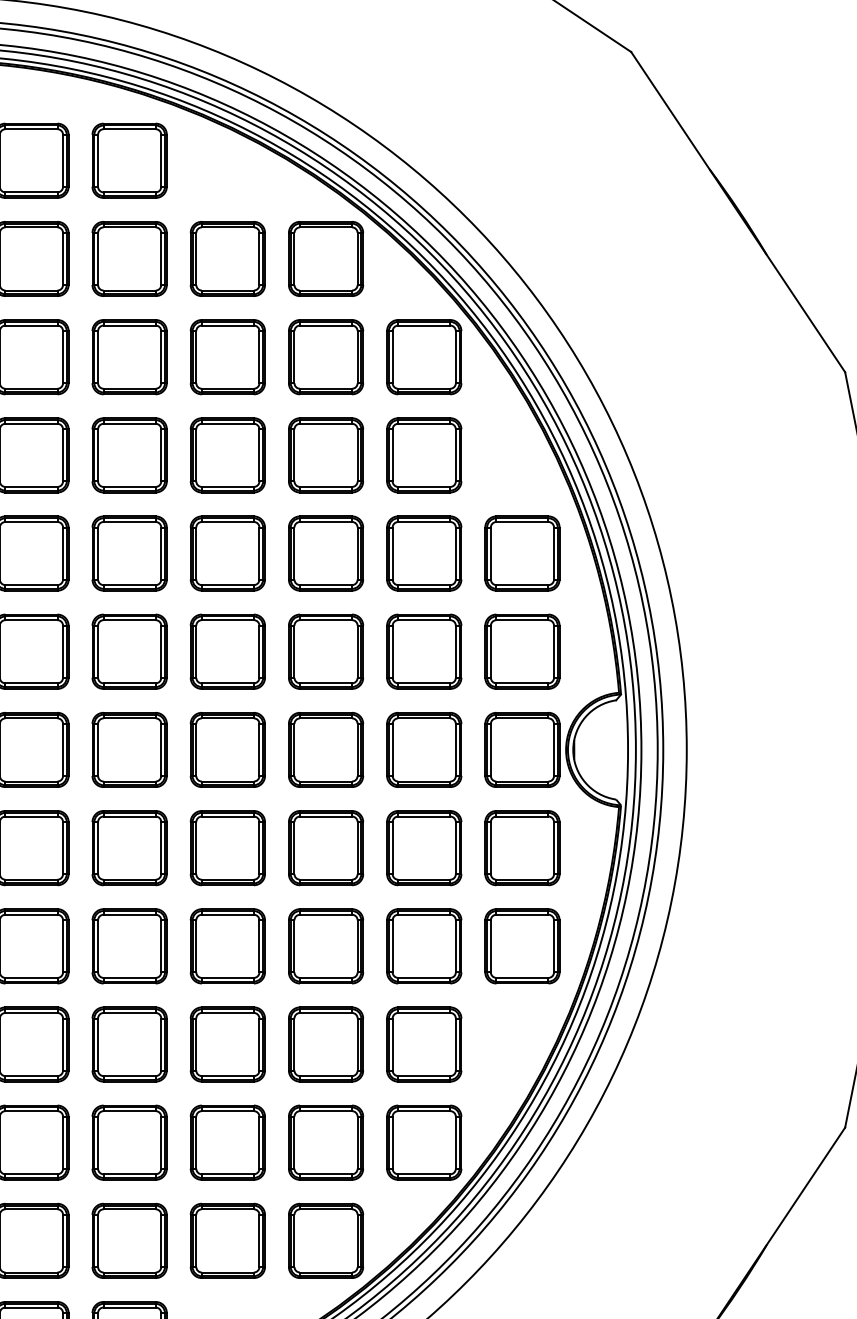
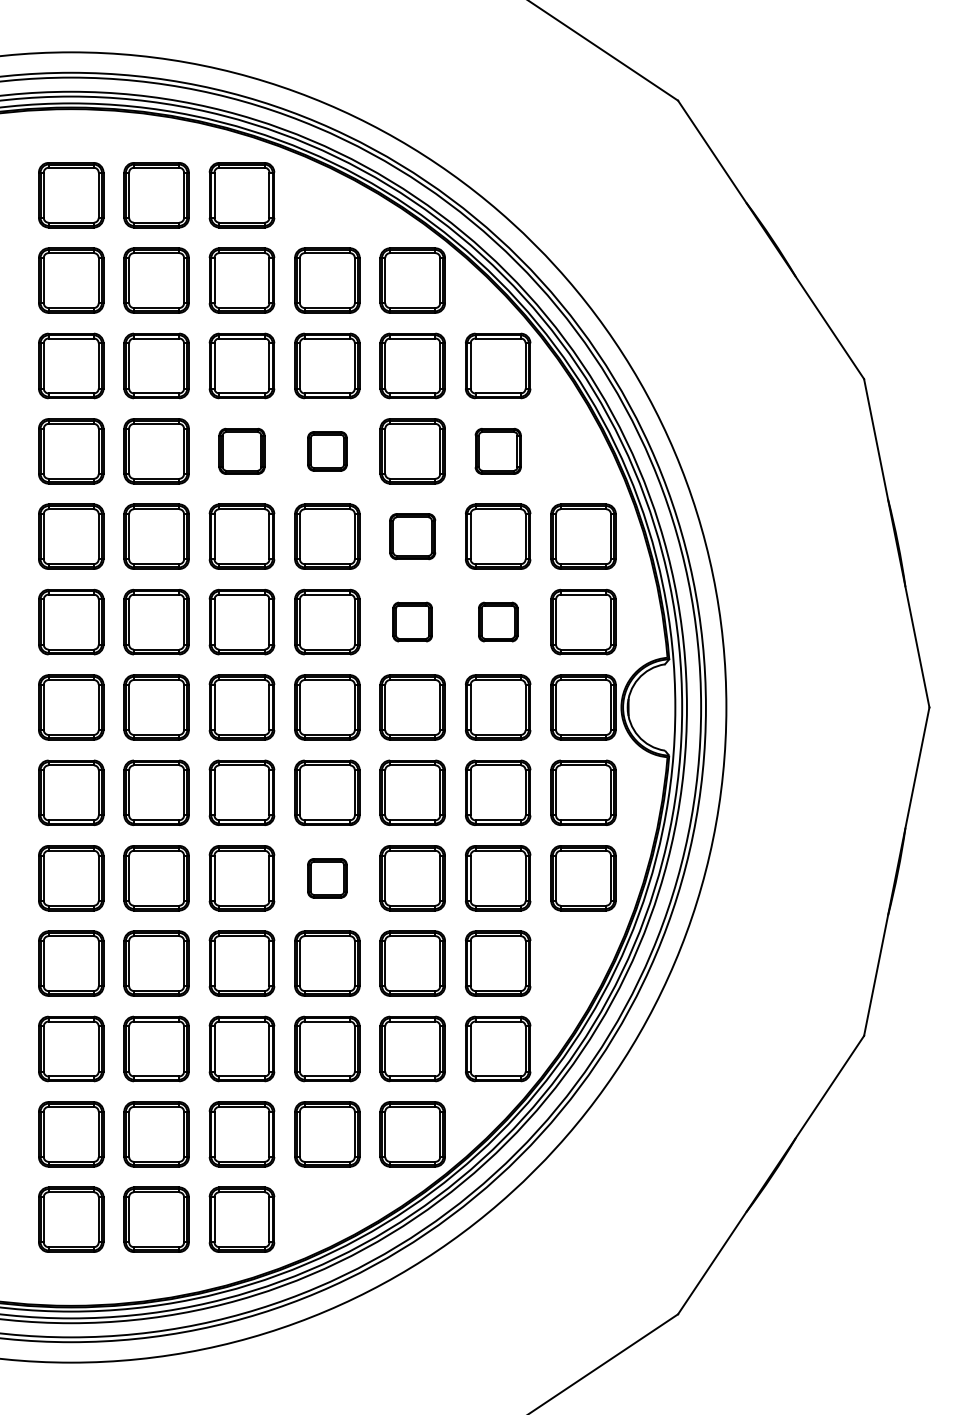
part: (129, 455) -> (241, 451), size x0.7
part: (228, 455) -> (327, 451), size x0.6
part: (424, 455) -> (498, 451), size x0.7
part: (325, 553) -> (412, 536), size x0.7
part: (325, 651) -> (412, 621), size x0.6
part: (424, 651) -> (498, 621), size x0.6
part: (228, 946) -> (327, 878), size x0.6

